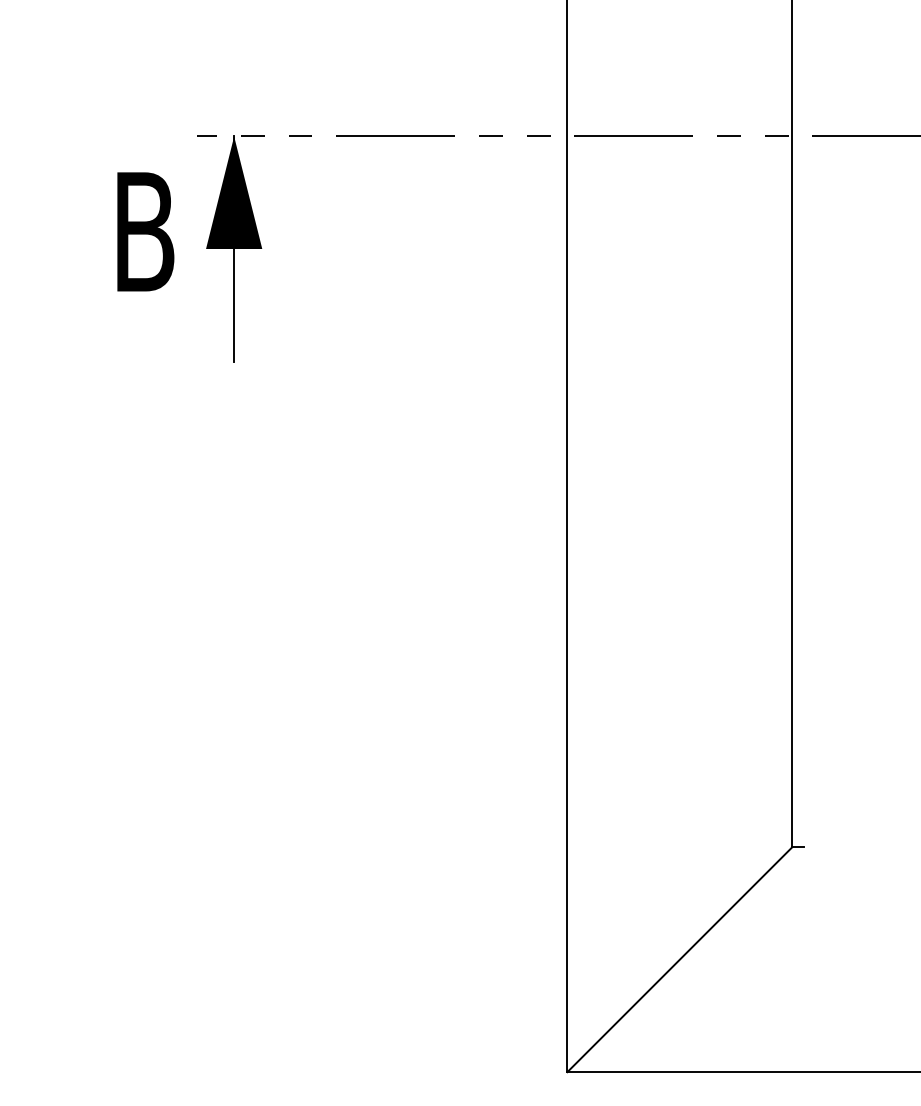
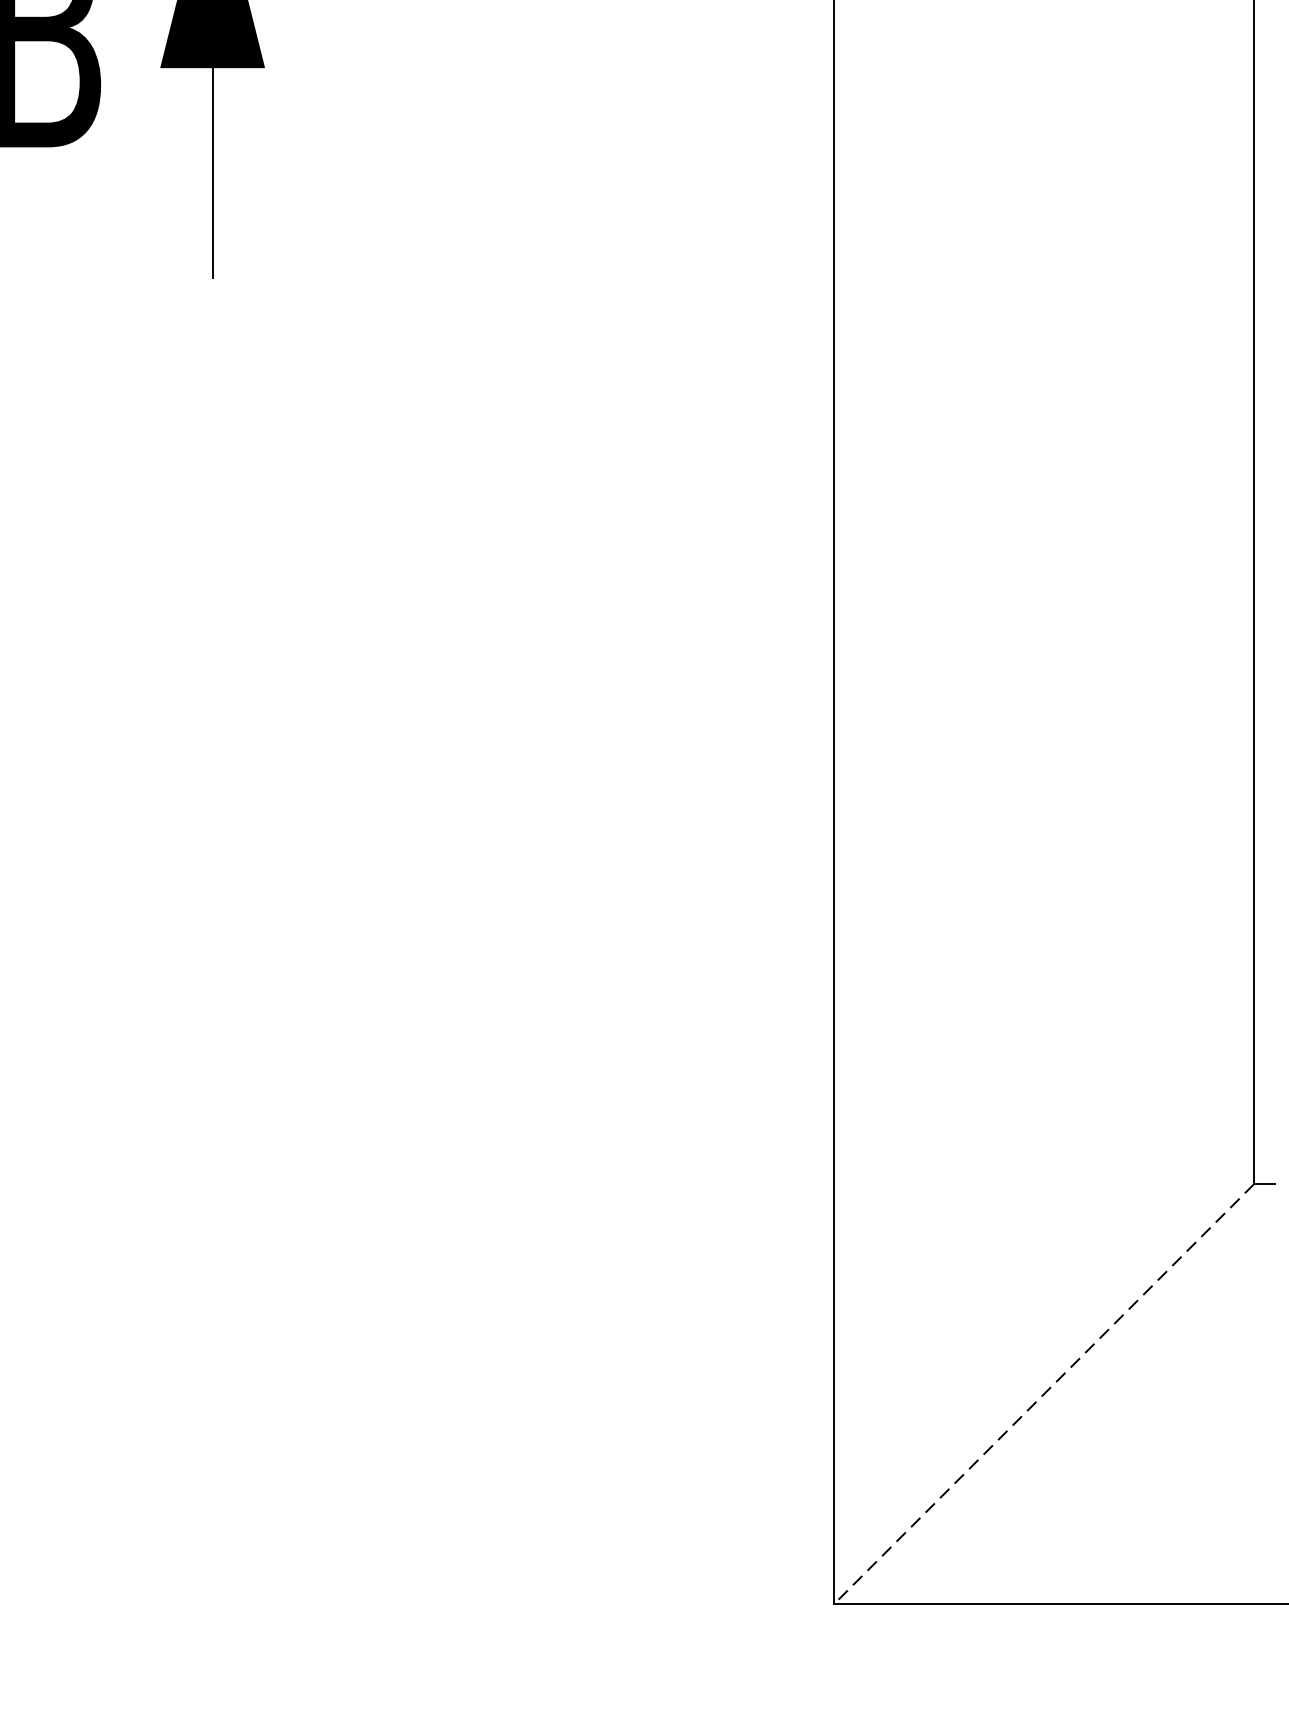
line: (679, 960) -> (1043, 1395), solid -> dashed

